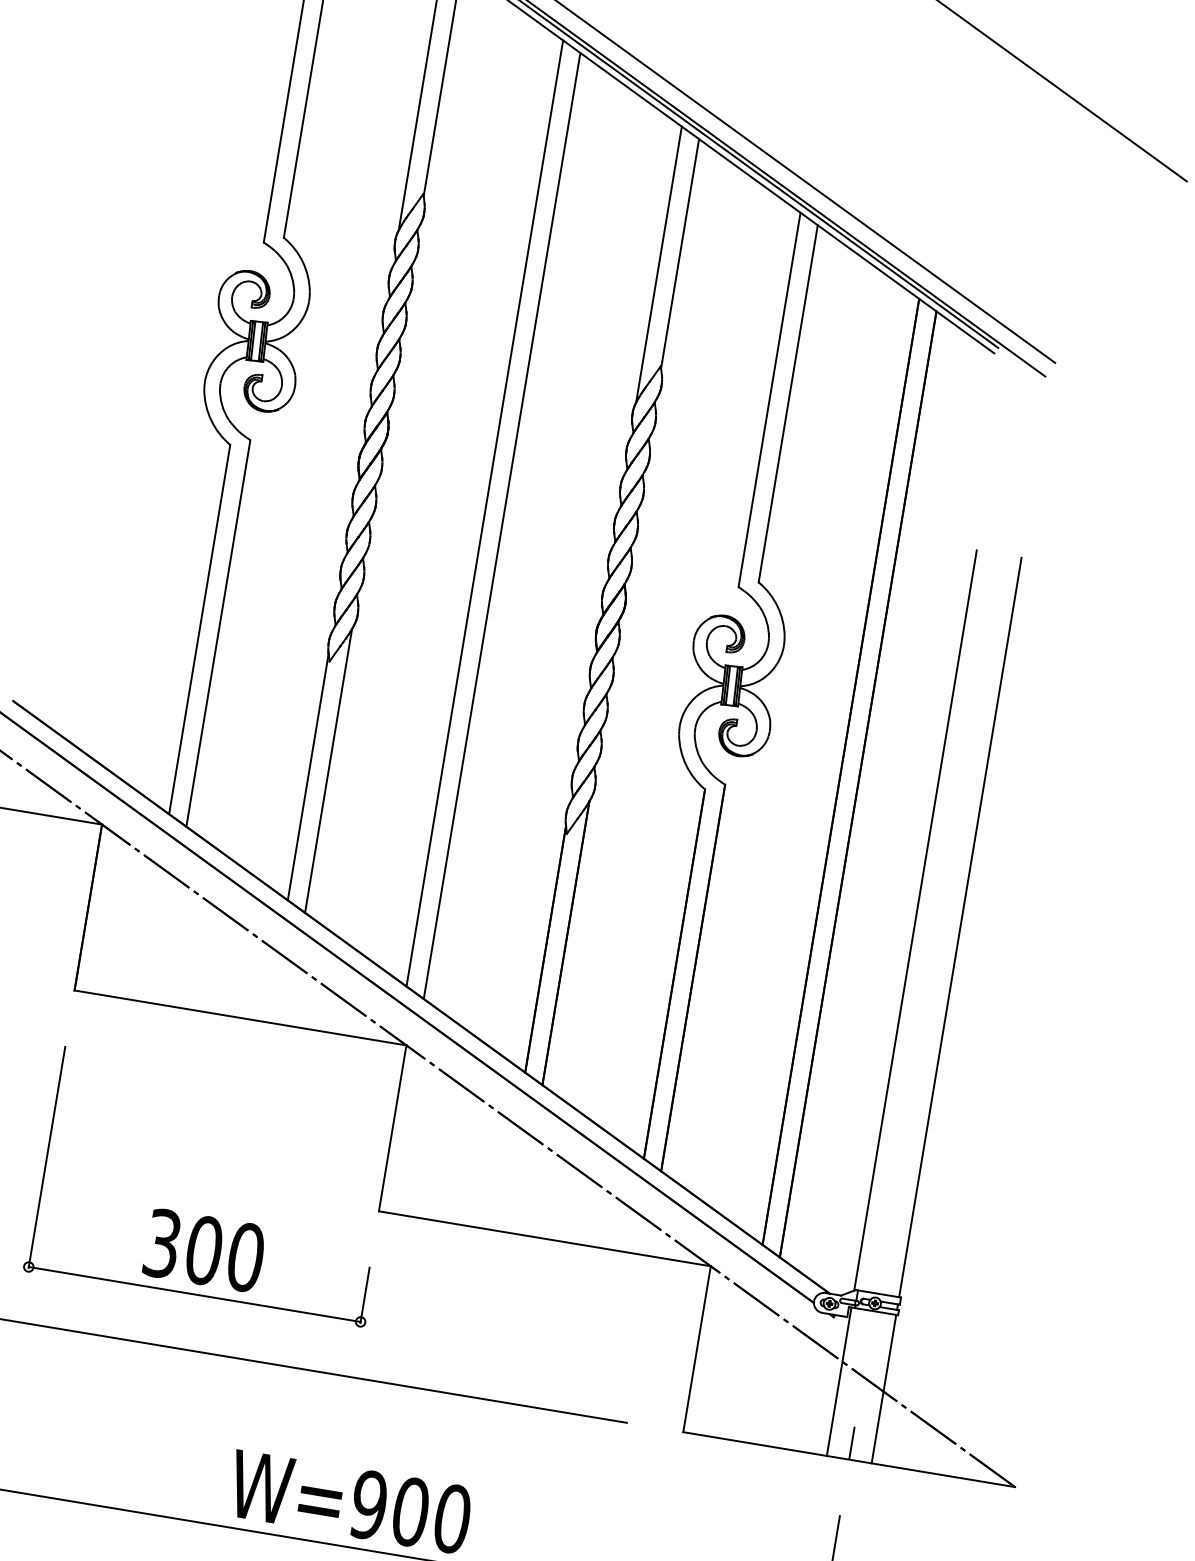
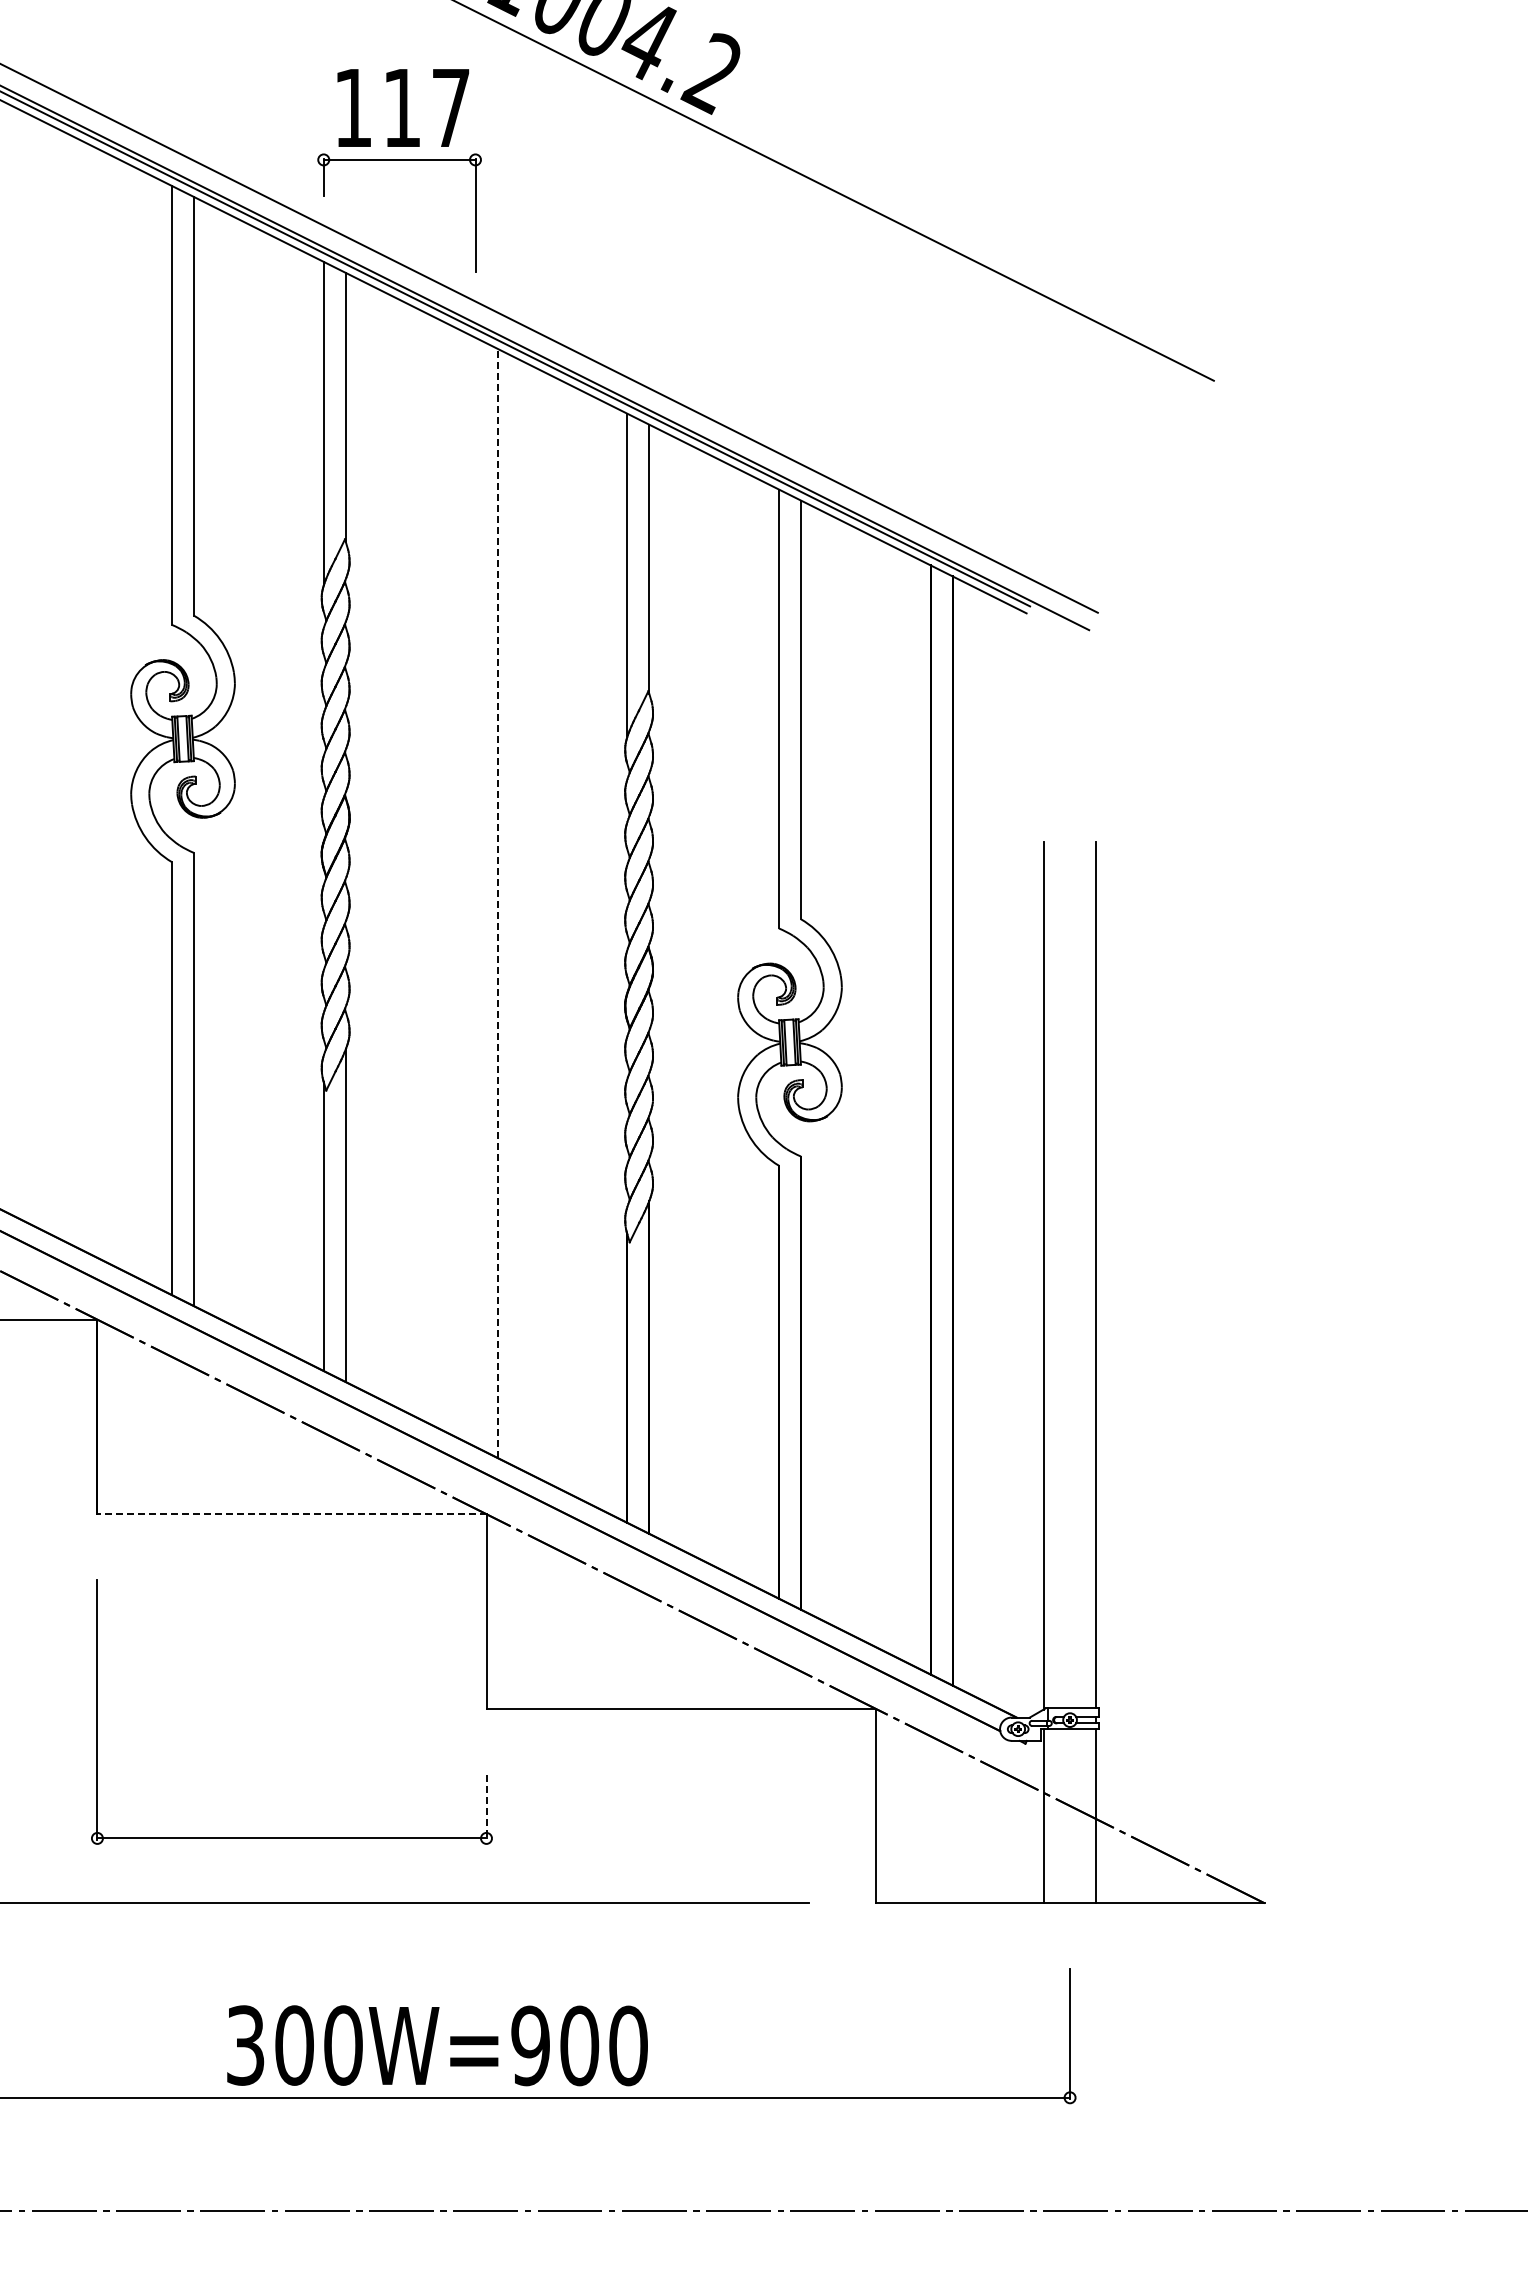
line: (484, 512) -> (475, 891), removed
line: (502, 526) -> (497, 903), solid -> dashed
line: (240, 1018) -> (291, 1514), solid -> dashed
text: (204, 1250) -> (294, 2045), moved
line: (365, 1295) -> (486, 1807), solid -> dashed
line: (852, 1442) -> (1070, 1883), removed

